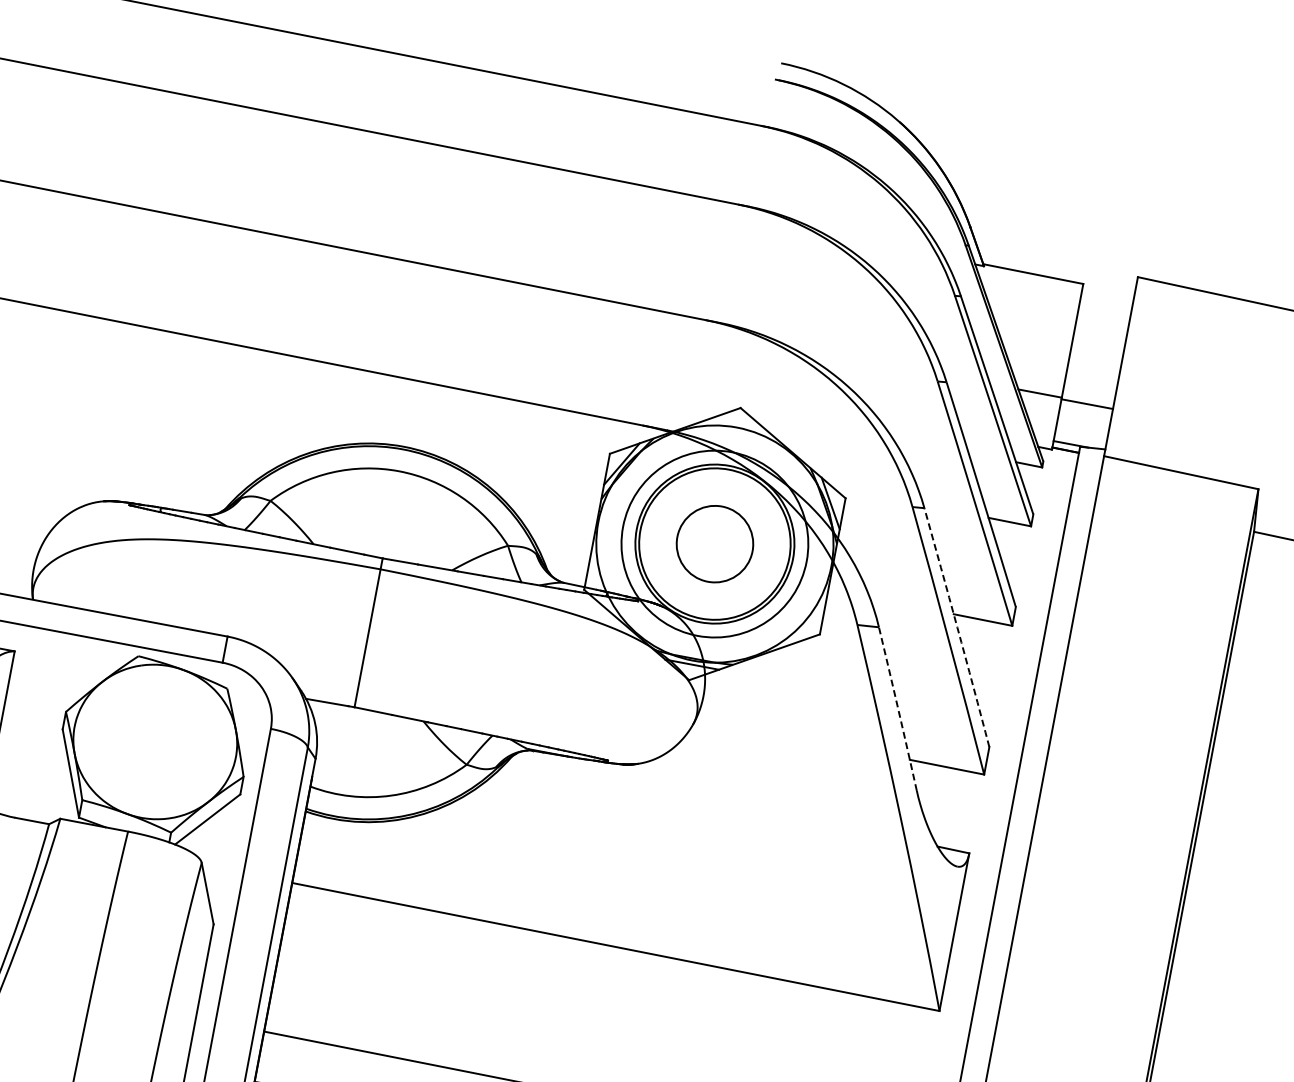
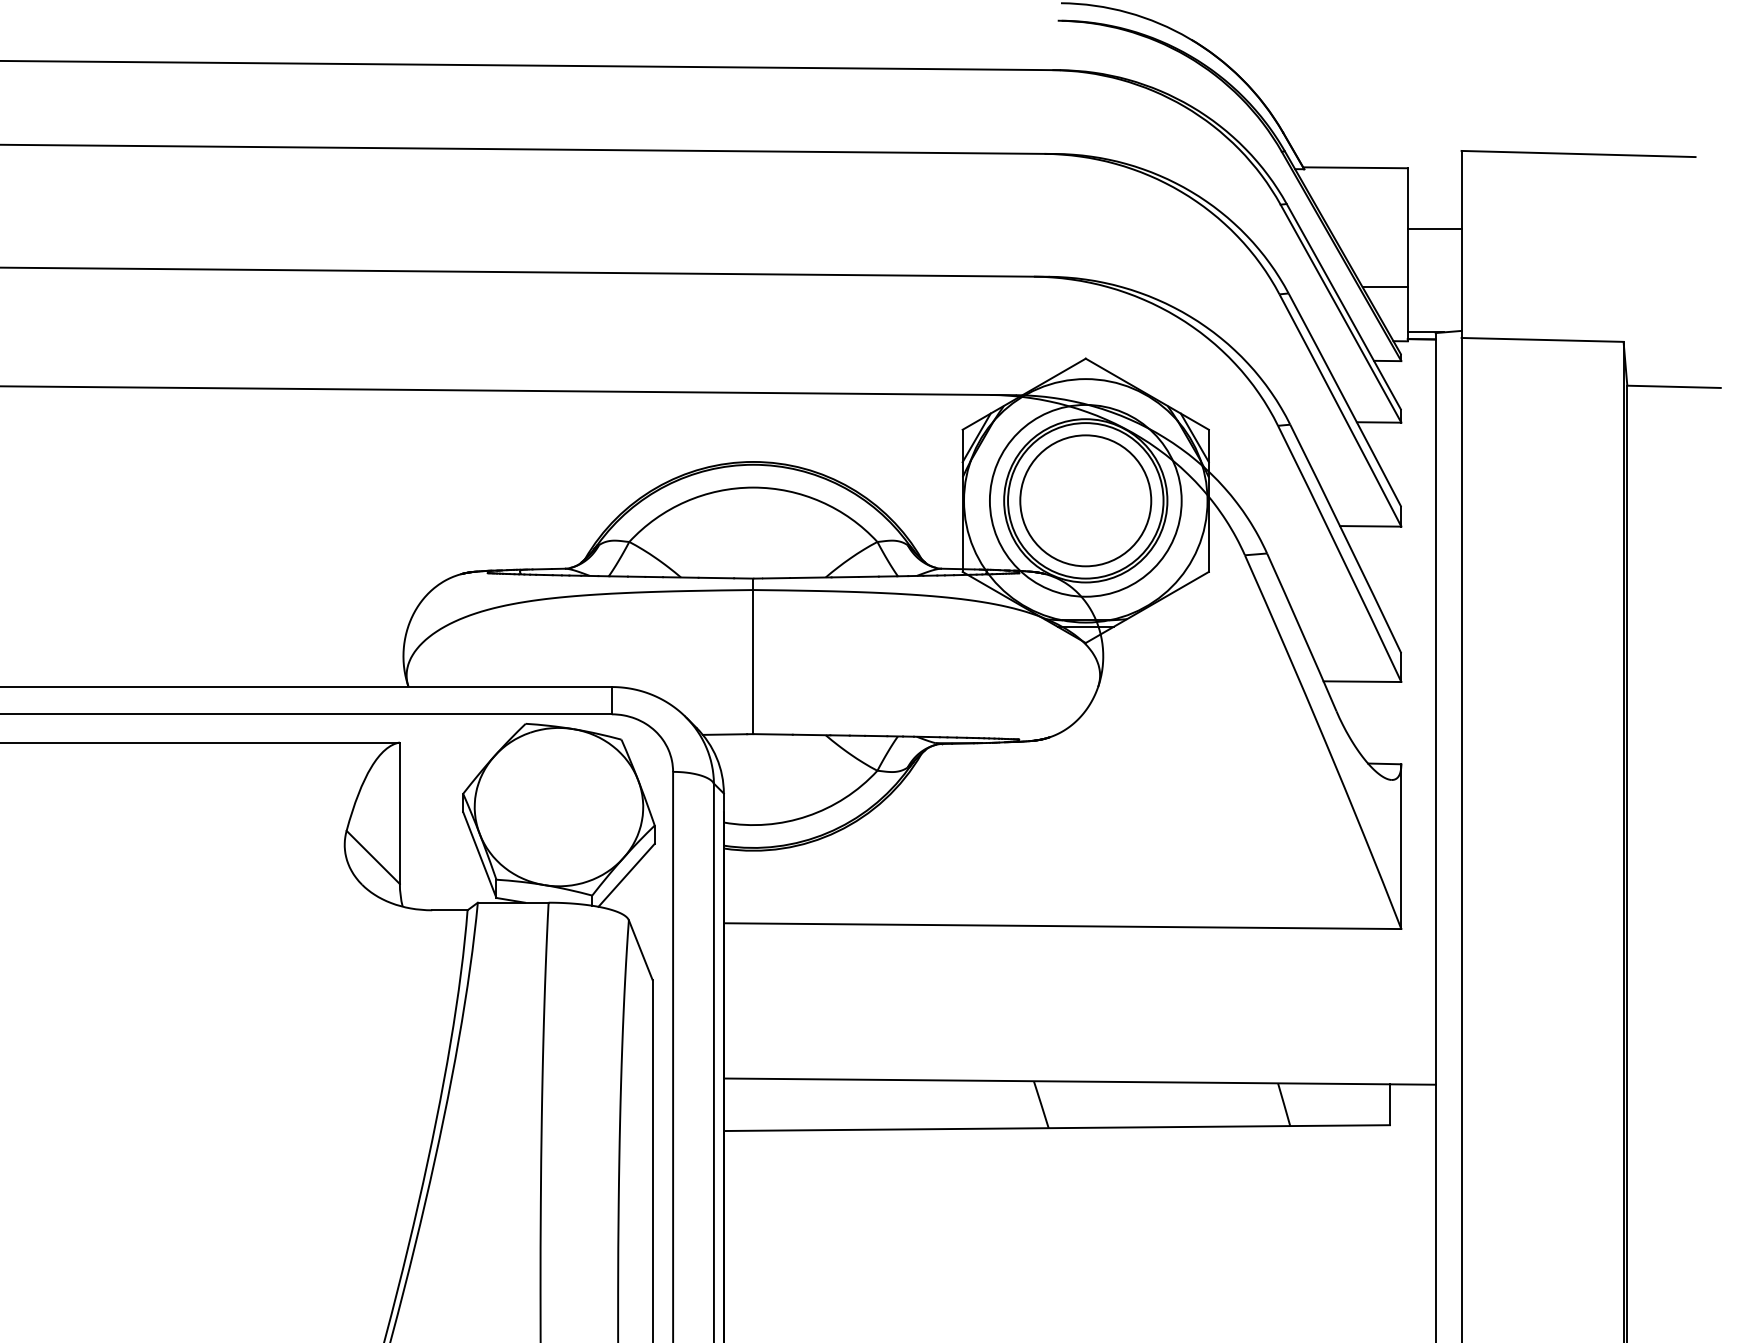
line: (1087, 403) -> (1434, 228), moved
circle: (714, 543) -> (1085, 500), size x1.67
arc: (957, 627) -> (1346, 538), dashed -> solid
arc: (898, 709) -> (1302, 632), dashed -> solid

